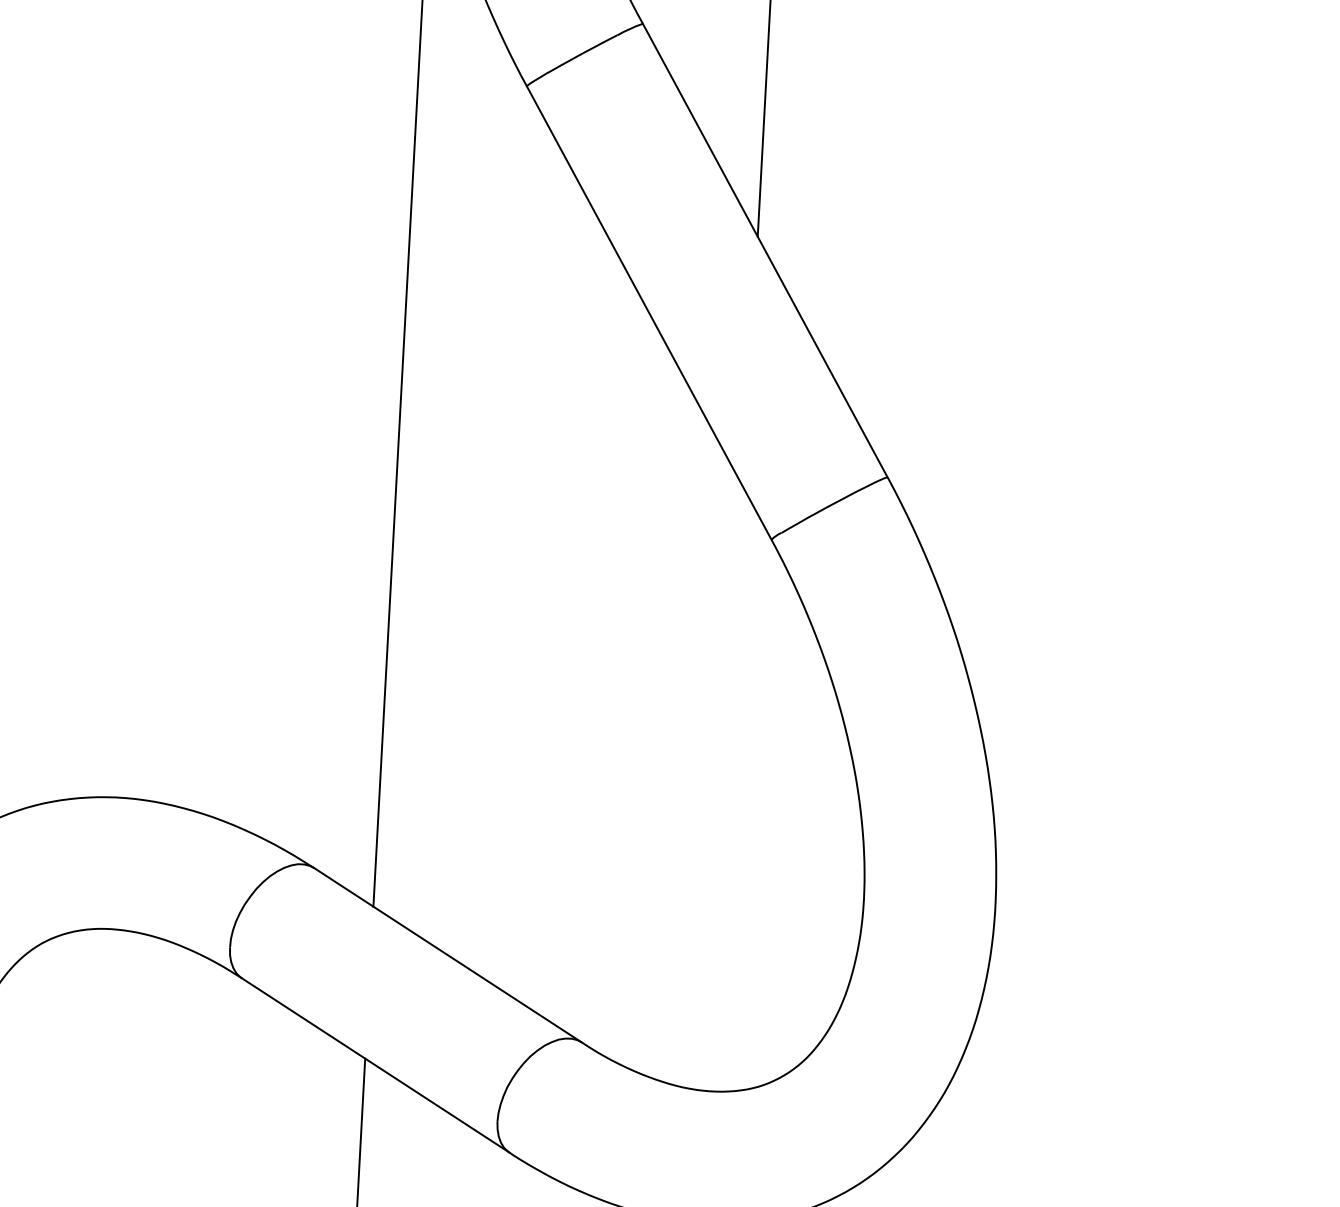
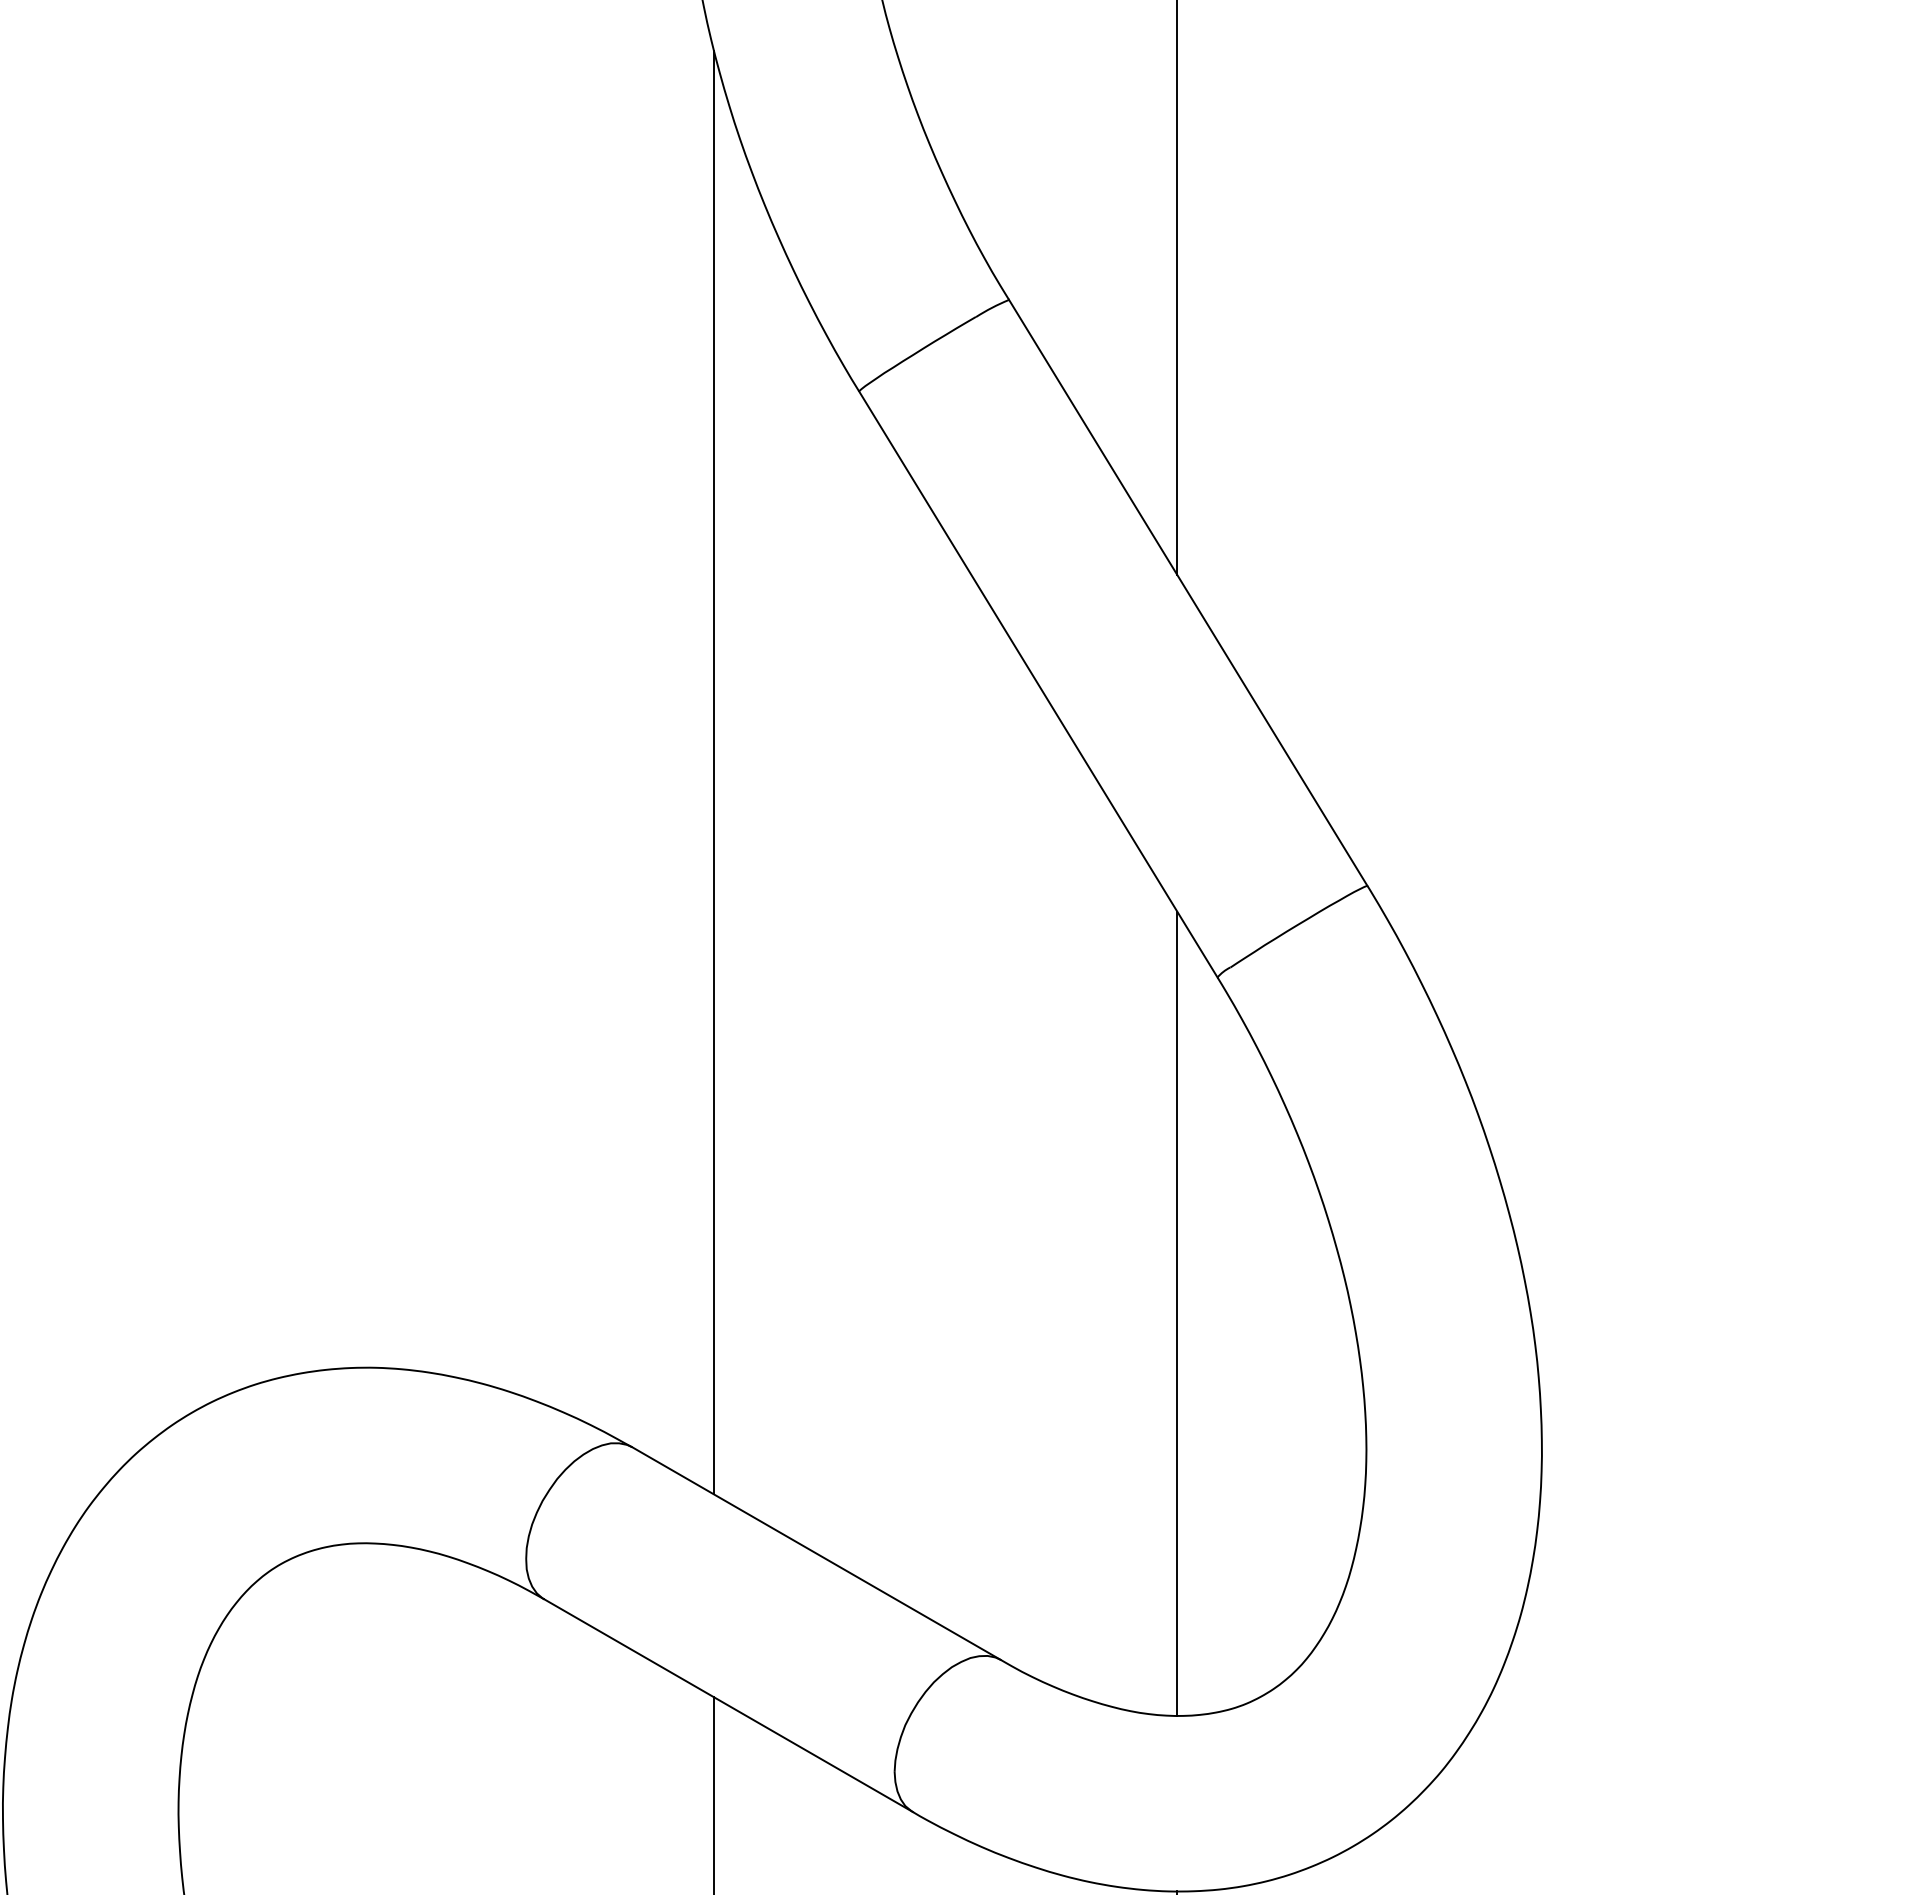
line: (727, 789) -> (1177, 1313), added

